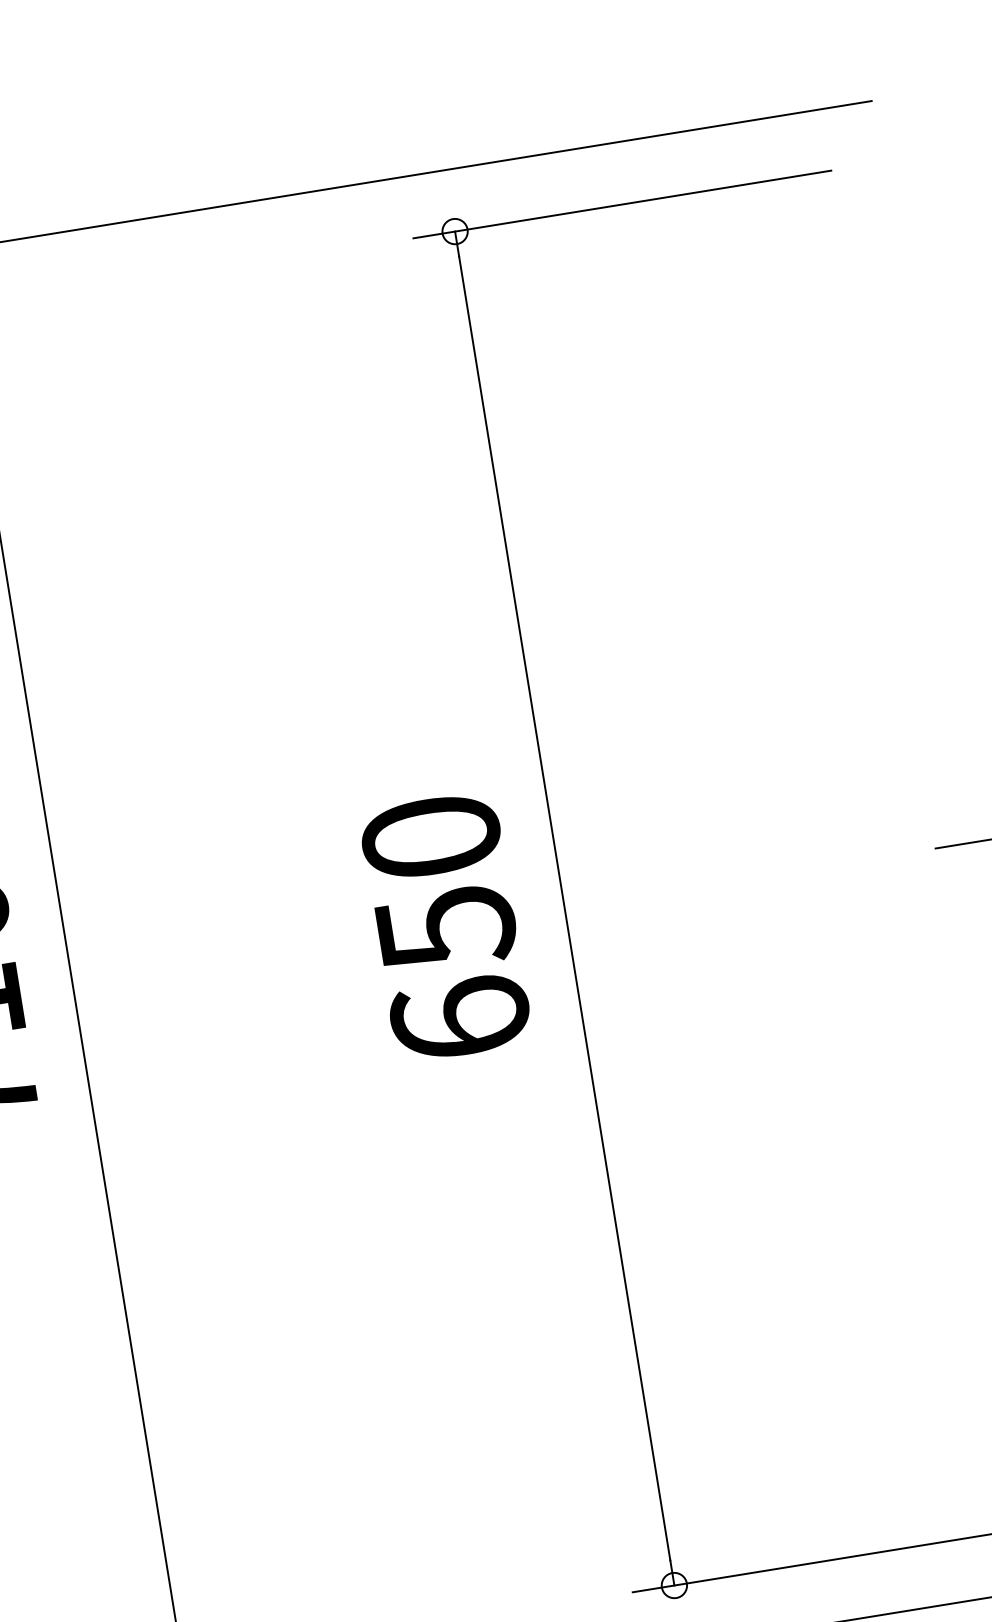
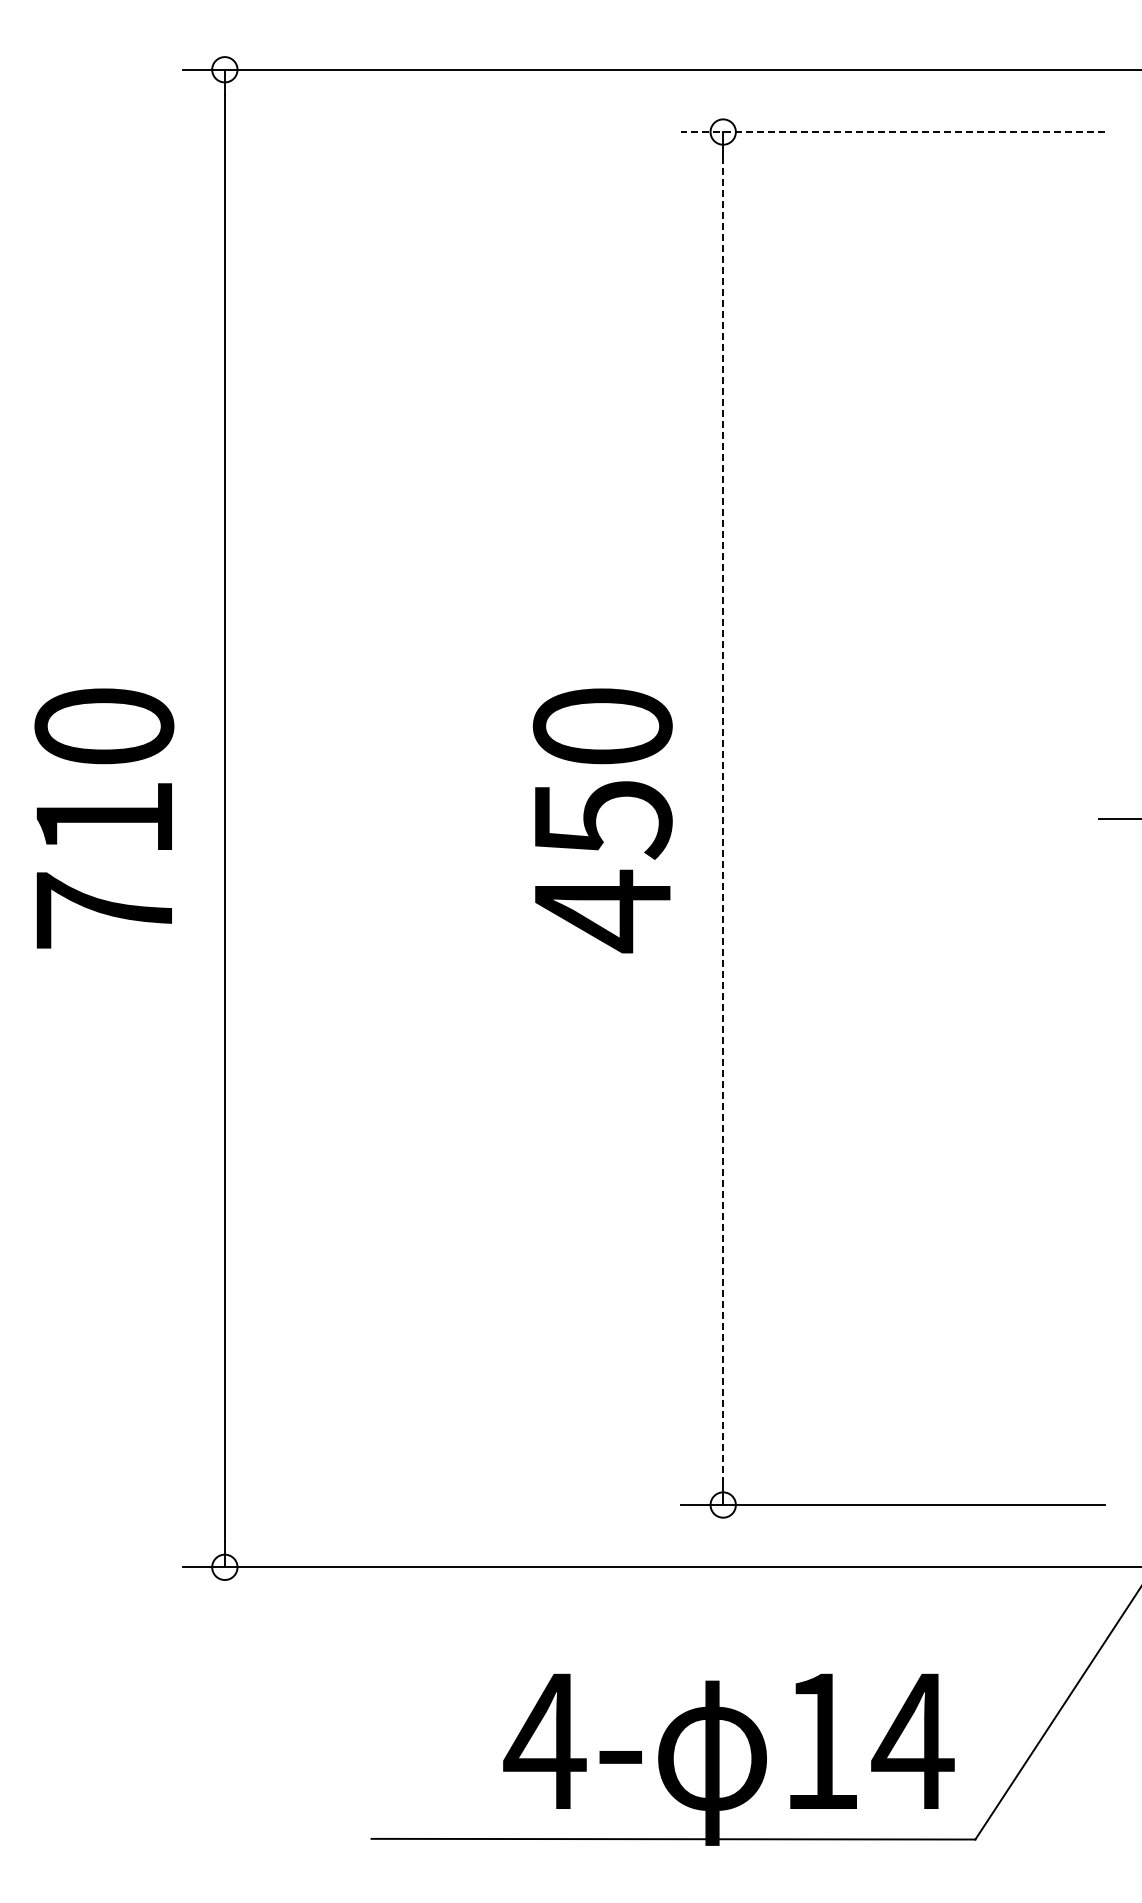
line: (622, 204) -> (892, 132), solid -> dashed
line: (565, 909) -> (723, 819), solid -> dashed
text: (460, 1019) -> (602, 911), 650 -> 450

